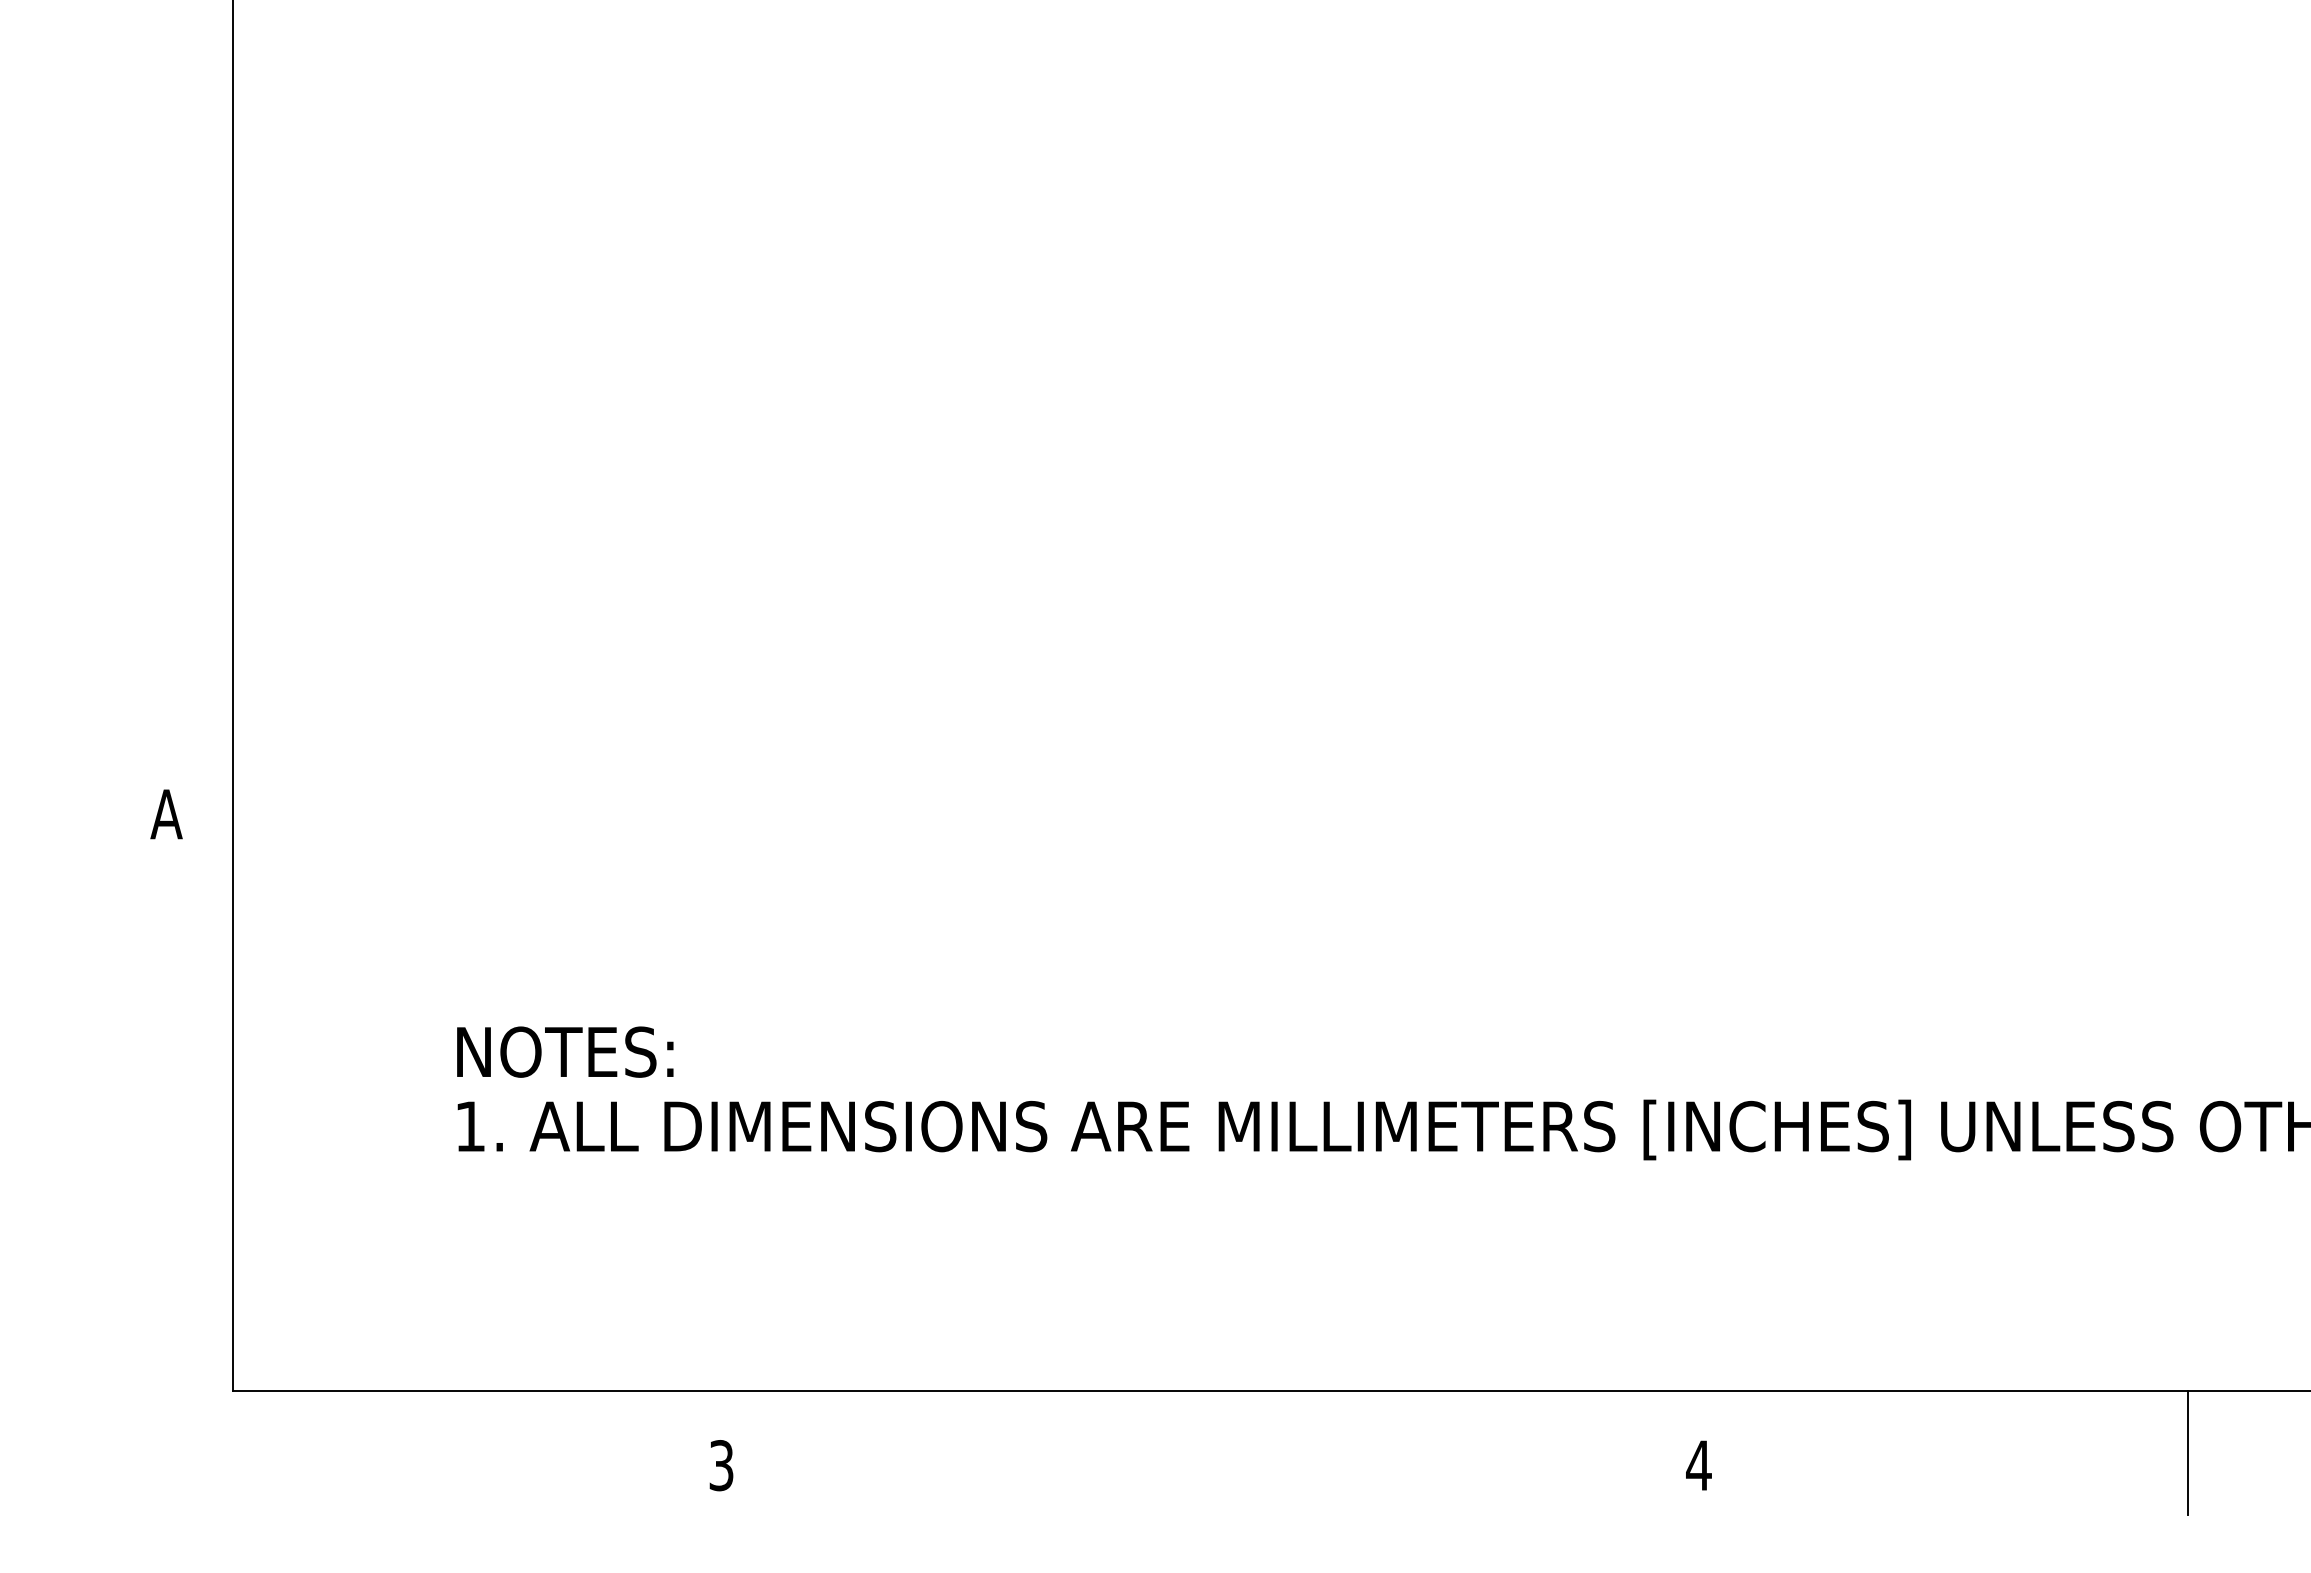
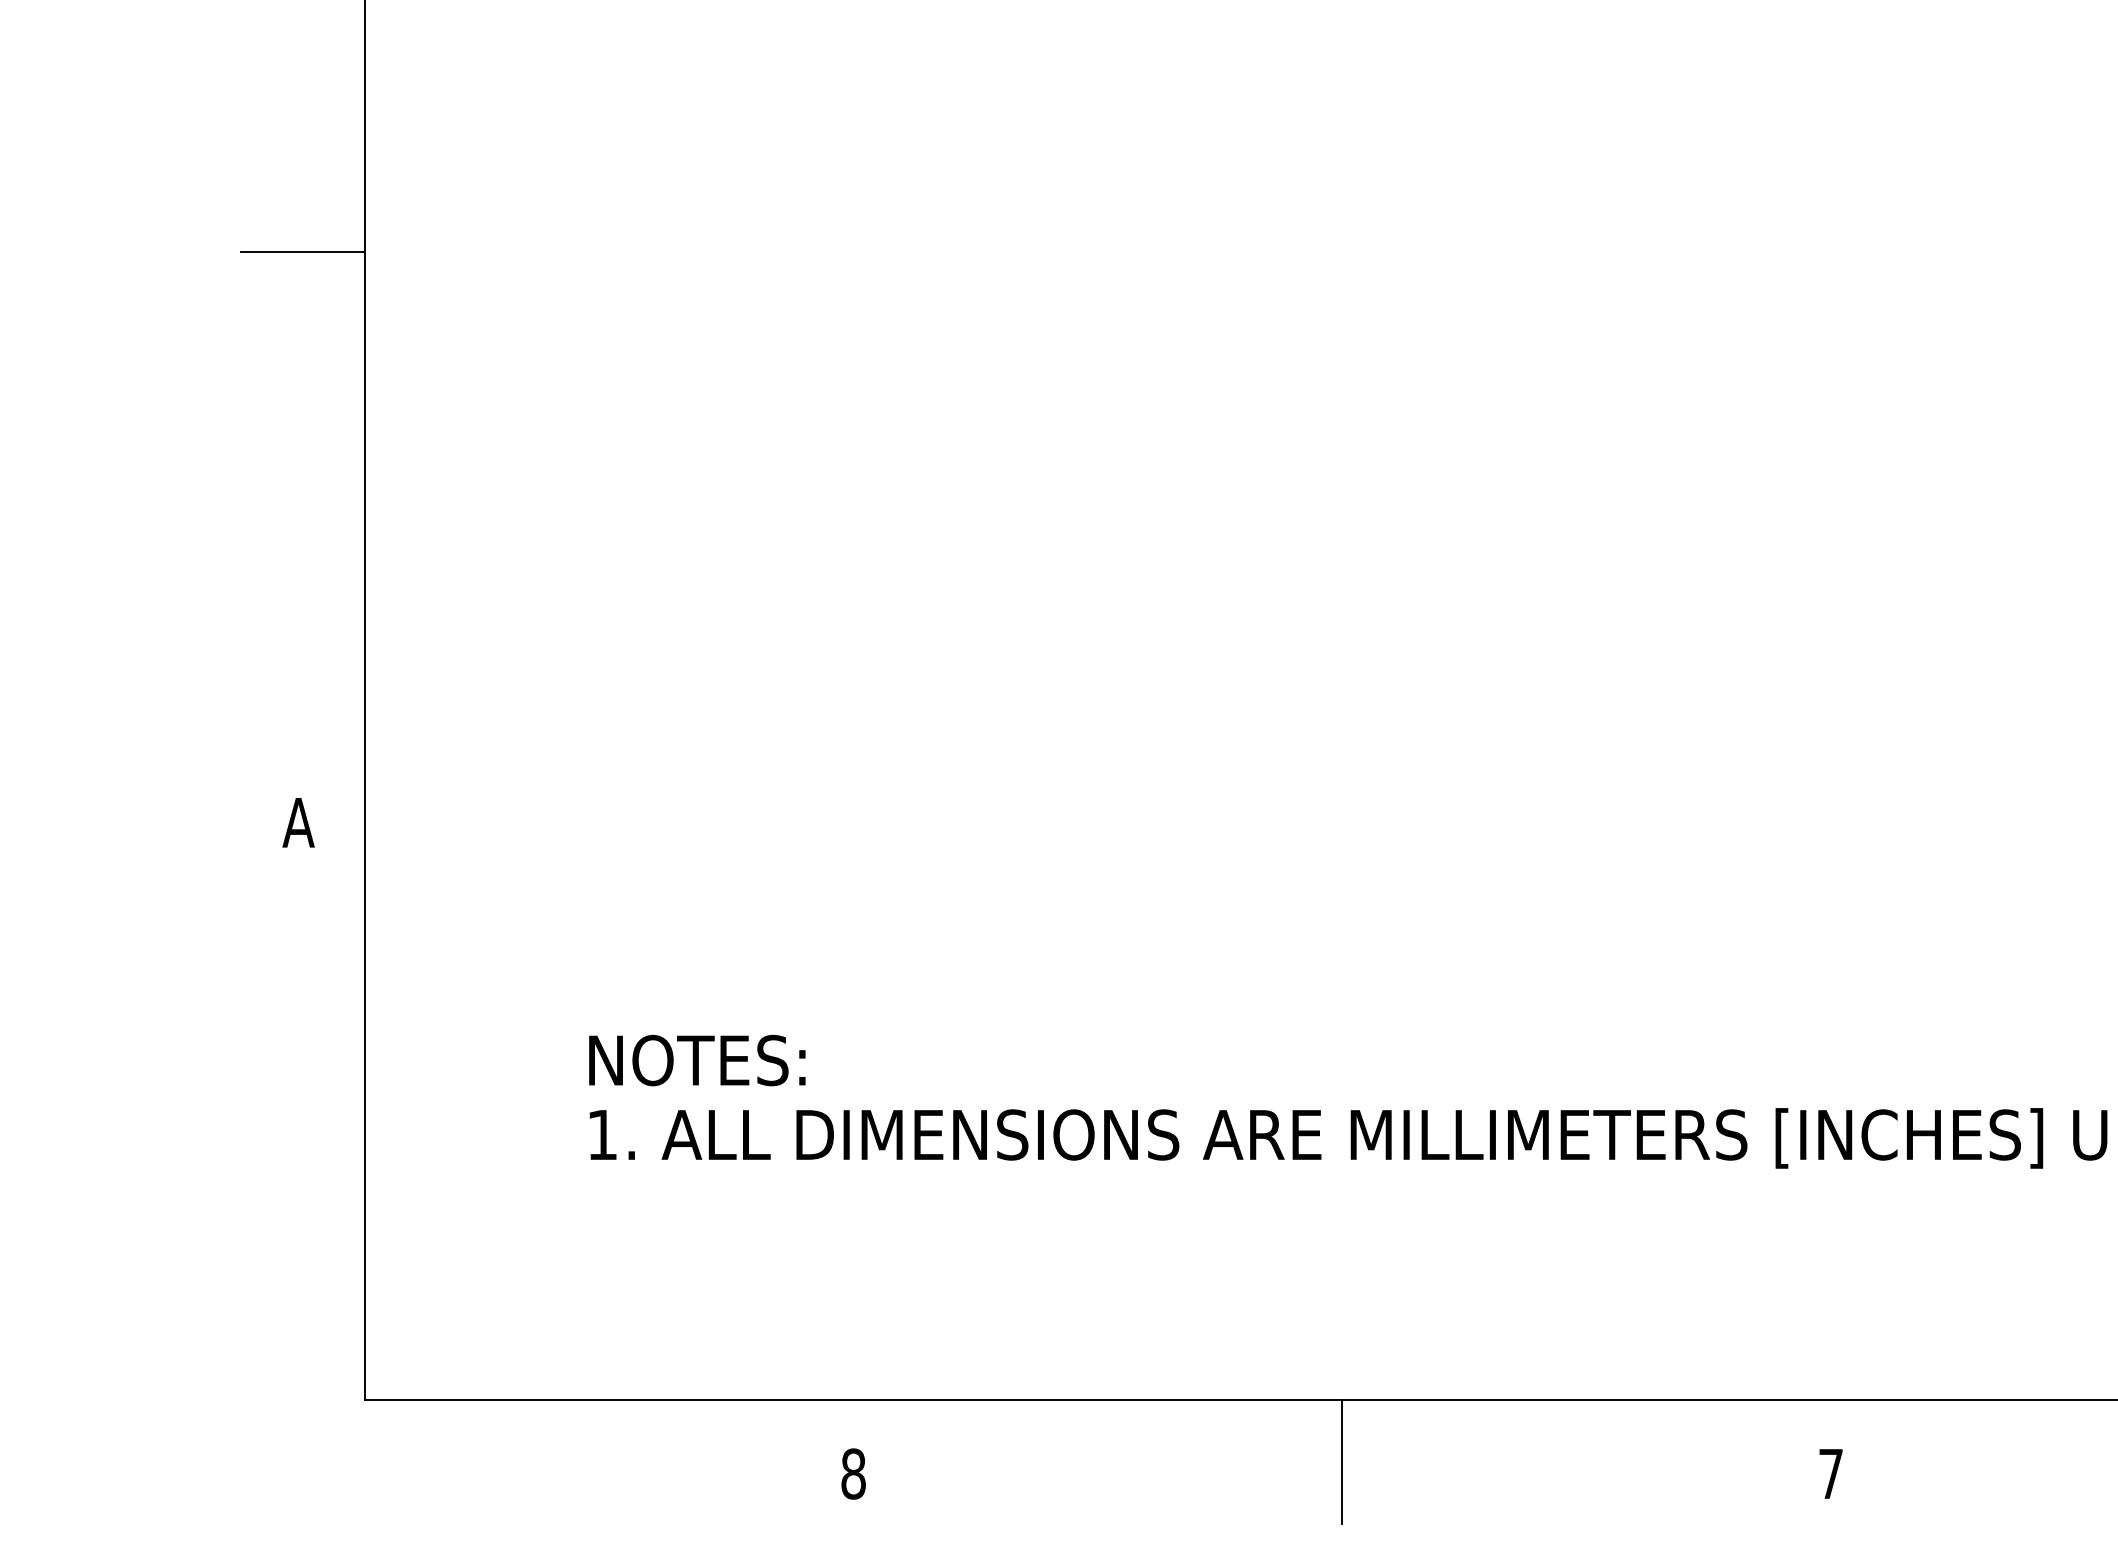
line: (170, 243) -> (302, 251), added
line: (1210, 1453) -> (1342, 1461), added
text: (721, 1465) -> (853, 1473), 3 -> 8
text: (1698, 1465) -> (1830, 1473), 4 -> 7

